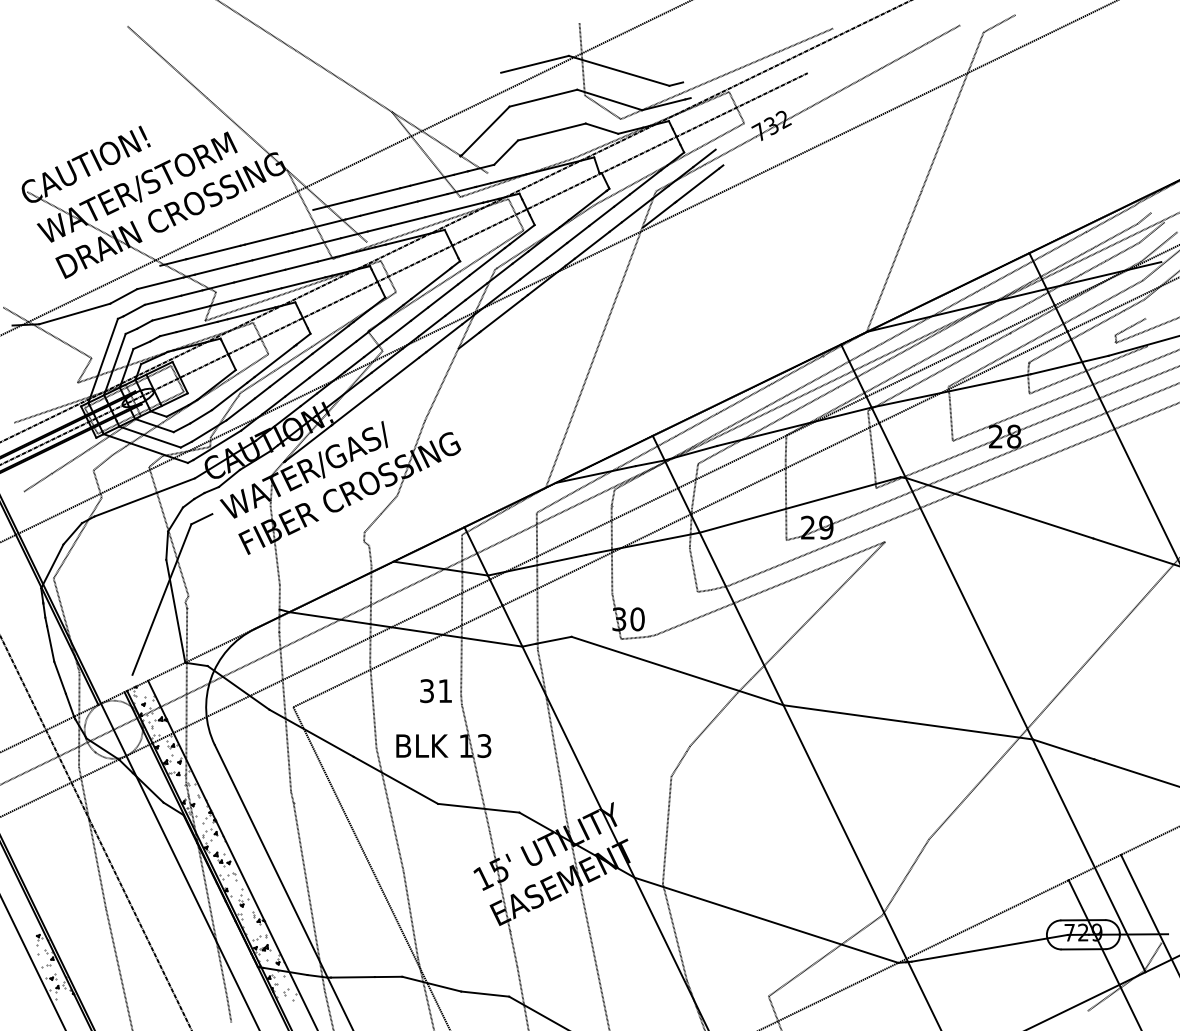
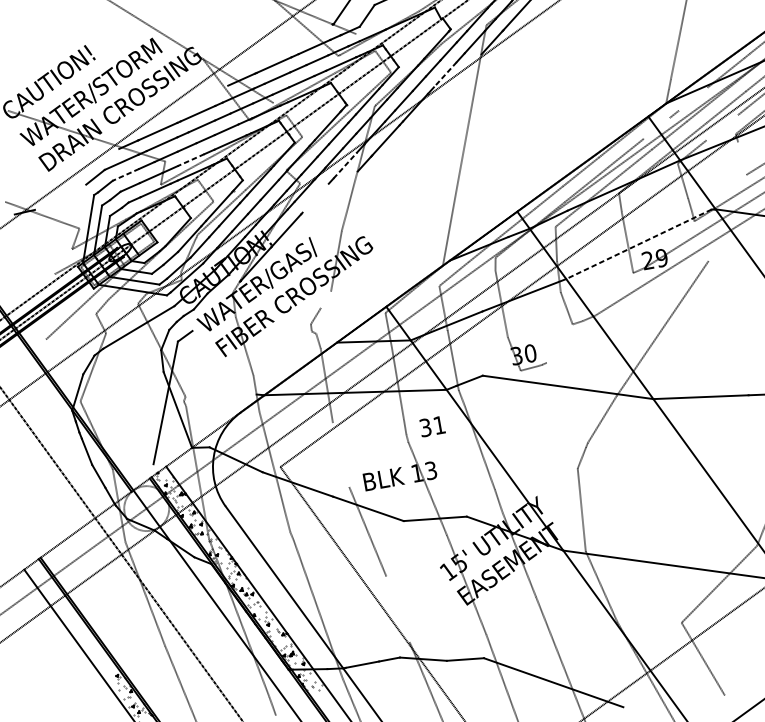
line: (591, 245) -> (444, 75), solid -> dashed
line: (249, 296) -> (191, 160), solid -> dashed
line: (163, 300) -> (126, 174), solid -> dashed
line: (74, 313) -> (60, 196), removed
line: (902, 332) -> (693, 99), removed
line: (444, 338) -> (345, 165), solid -> dashed
line: (849, 361) -> (657, 128), removed
line: (399, 372) -> (315, 197), removed
line: (932, 375) -> (722, 127), removed
line: (31, 416) -> (41, 281), removed
line: (950, 419) -> (741, 158), removed
line: (389, 504) -> (326, 299), removed
line: (799, 505) -> (638, 244), solid -> dashed
line: (770, 587) -> (627, 311), removed
text: (435, 691) -> (432, 426), moved
line: (373, 705) -> (341, 454), removed
line: (410, 914) -> (397, 609), removed

